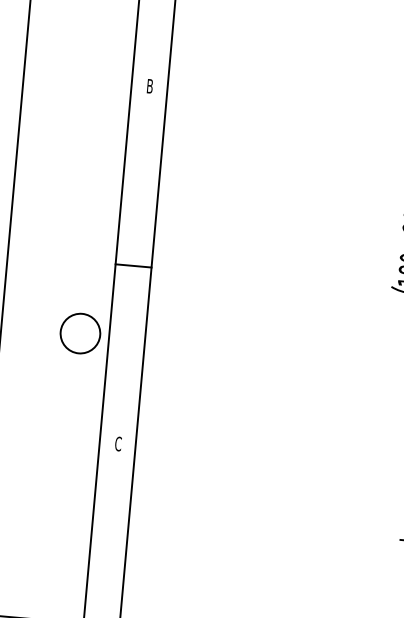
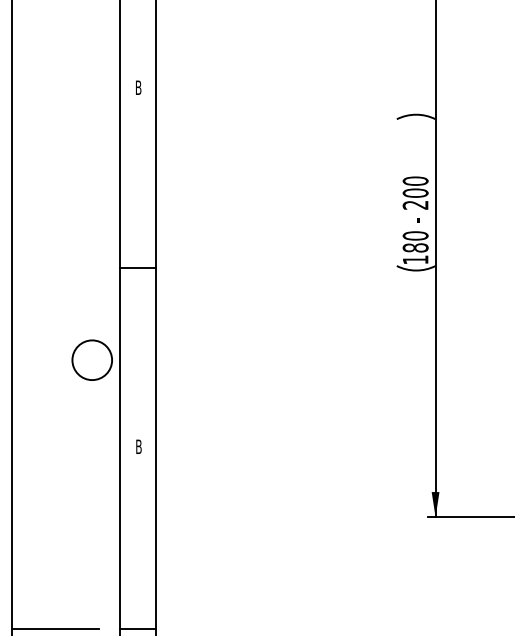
circle: (79, 332) -> (91, 359), moved
text: (118, 443) -> (138, 446), C -> B

